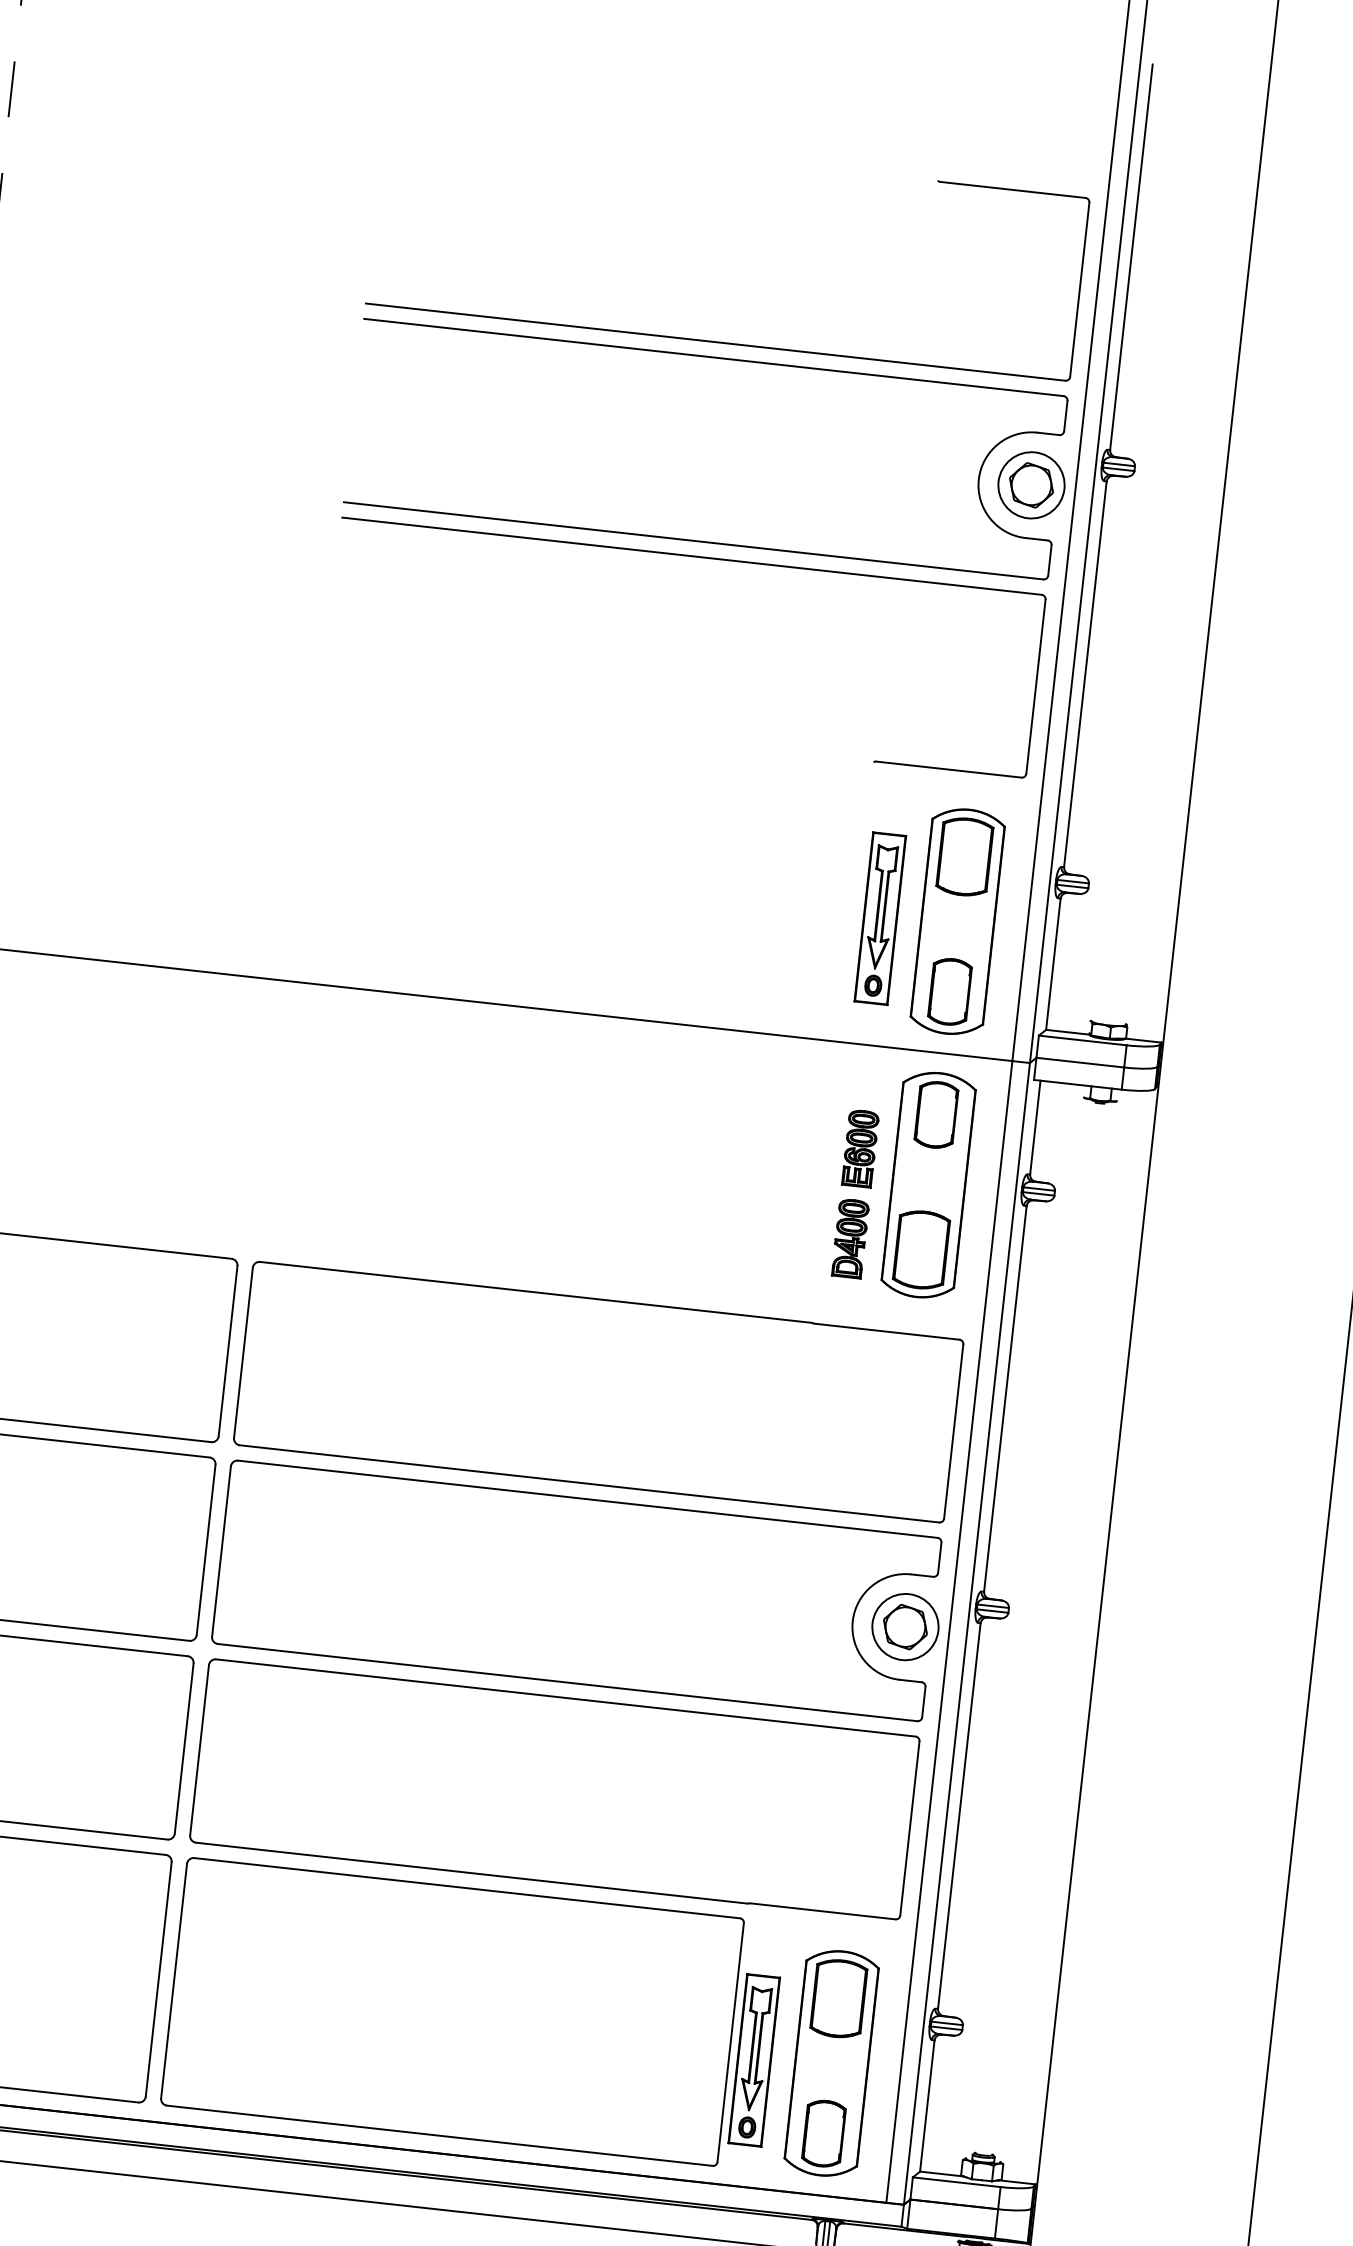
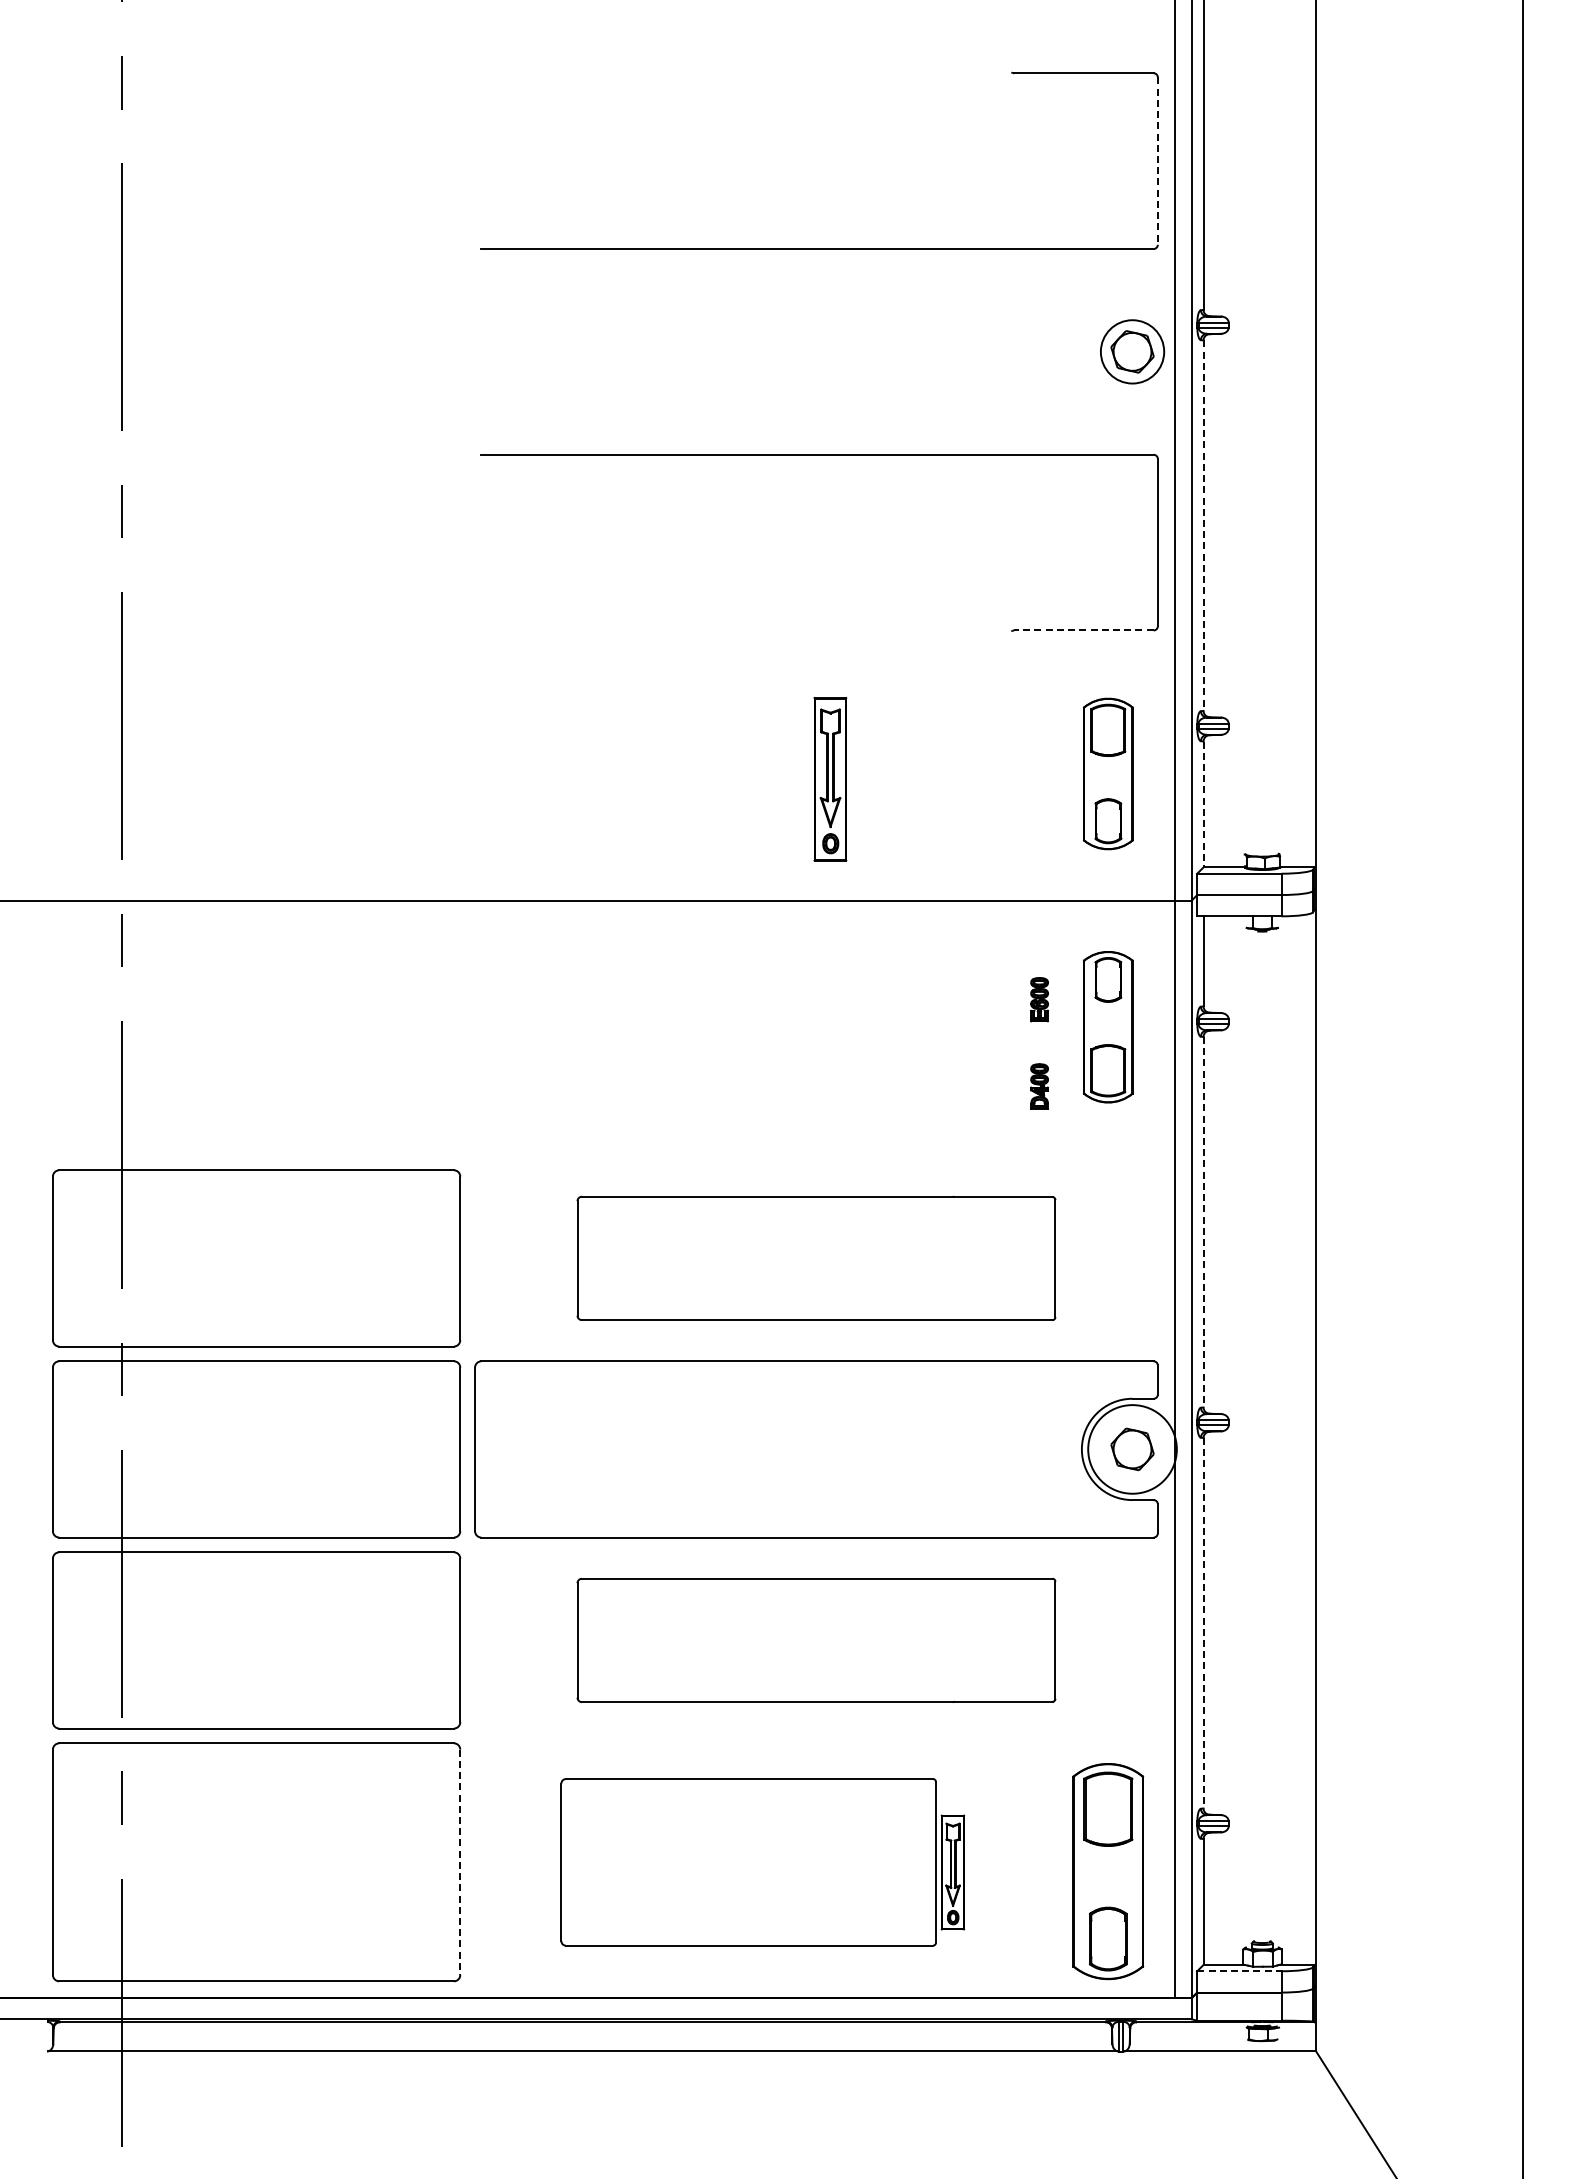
line: (1079, 290) -> (1157, 161), solid -> dashed
part: (715, 358) -> (819, 264), removed
line: (1085, 675) -> (1203, 526), solid -> dashed
line: (948, 769) -> (1083, 630), solid -> dashed
part: (880, 918) -> (830, 779), moved
part: (958, 921) -> (1108, 773), size x0.7
line: (1053, 964) -> (1203, 804), solid -> dashed
part: (860, 1148) -> (1039, 999), size x0.6
part: (929, 1184) -> (1108, 1026), size x0.7
part: (850, 1238) -> (1039, 1086), size x0.6
part: (598, 1392) -> (816, 1258), size x0.7
line: (1005, 1399) -> (1203, 1222), solid -> dashed
circle: (905, 1627) -> (1132, 1449), size x1.4
part: (554, 1789) -> (816, 1640), size x0.7
line: (959, 1816) -> (1203, 1623), solid -> dashed
line: (158, 1979) -> (460, 1862), solid -> dashed
part: (473, 2014) -> (762, 1862), size x0.7
line: (956, 2182) -> (1239, 1971), solid -> dashed

